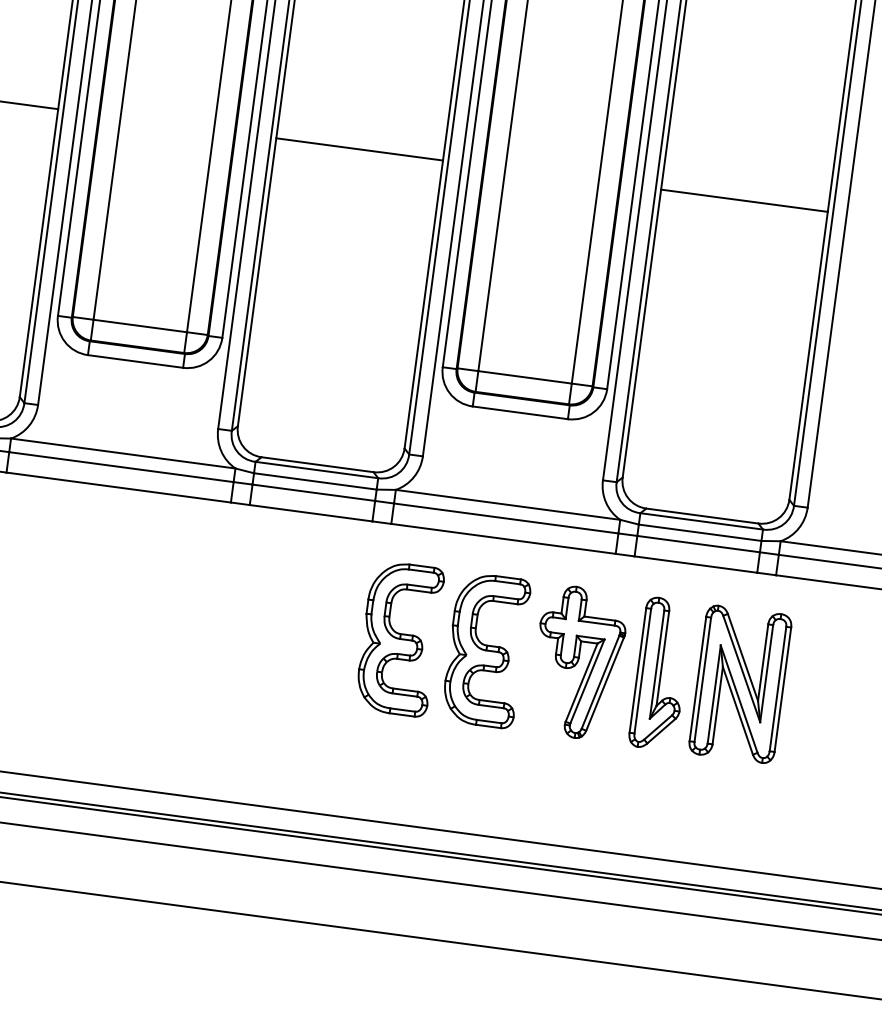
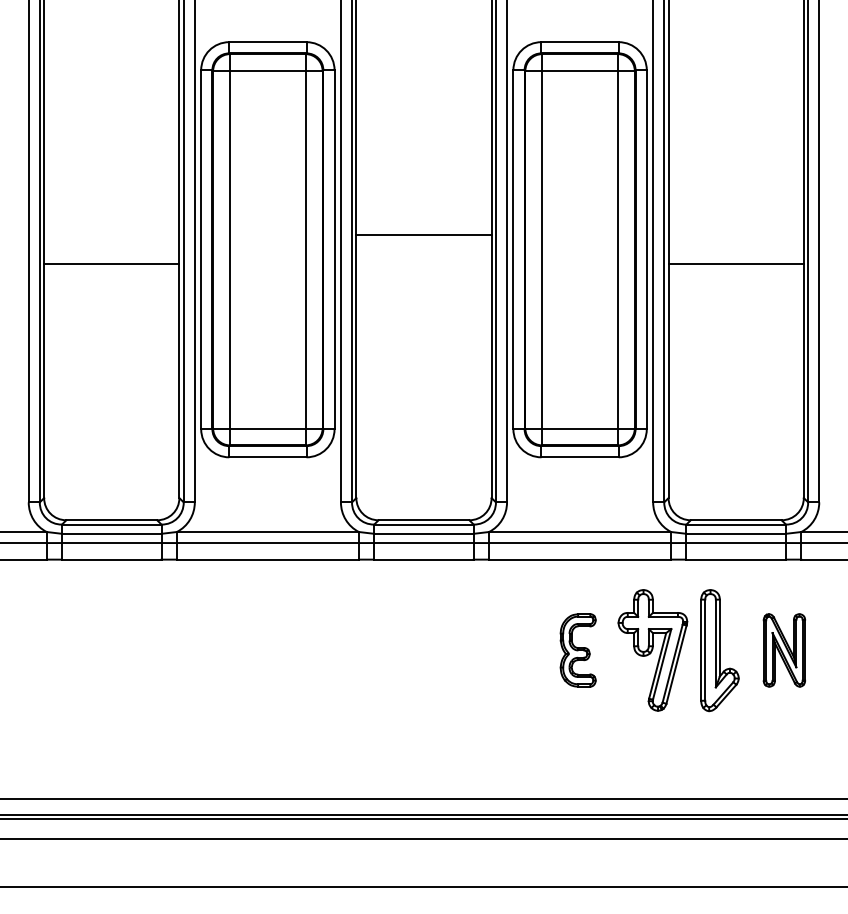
line: (359, 149) -> (423, 235), moved
part: (399, 638) -> (507, 650), removed
part: (486, 650) -> (578, 650), size x0.6
part: (740, 684) -> (784, 650), size x0.6

